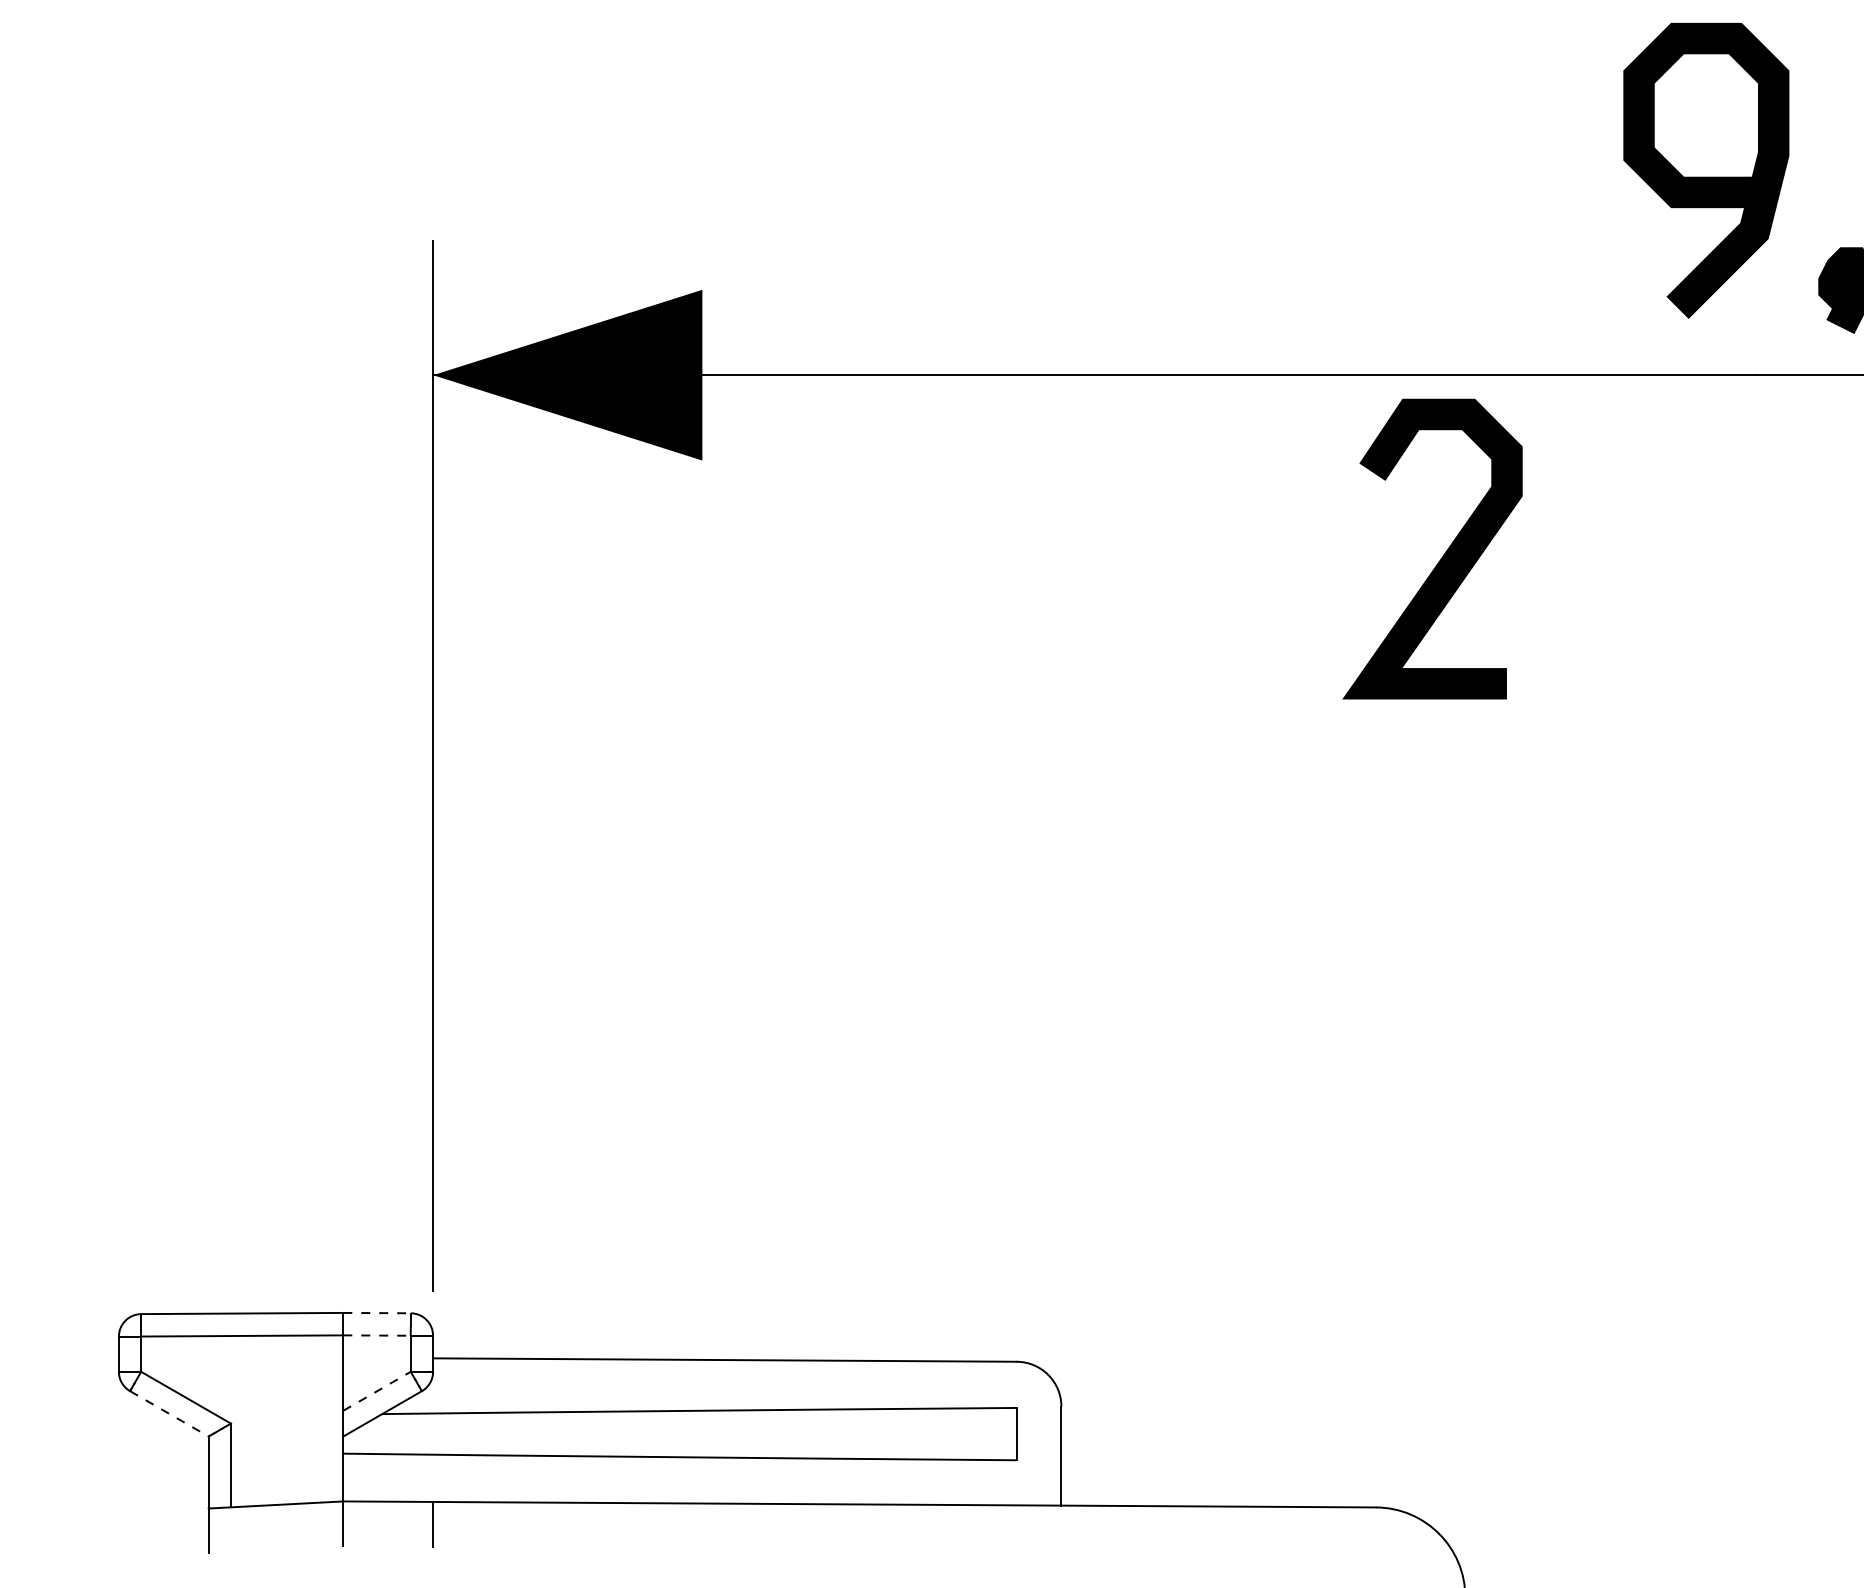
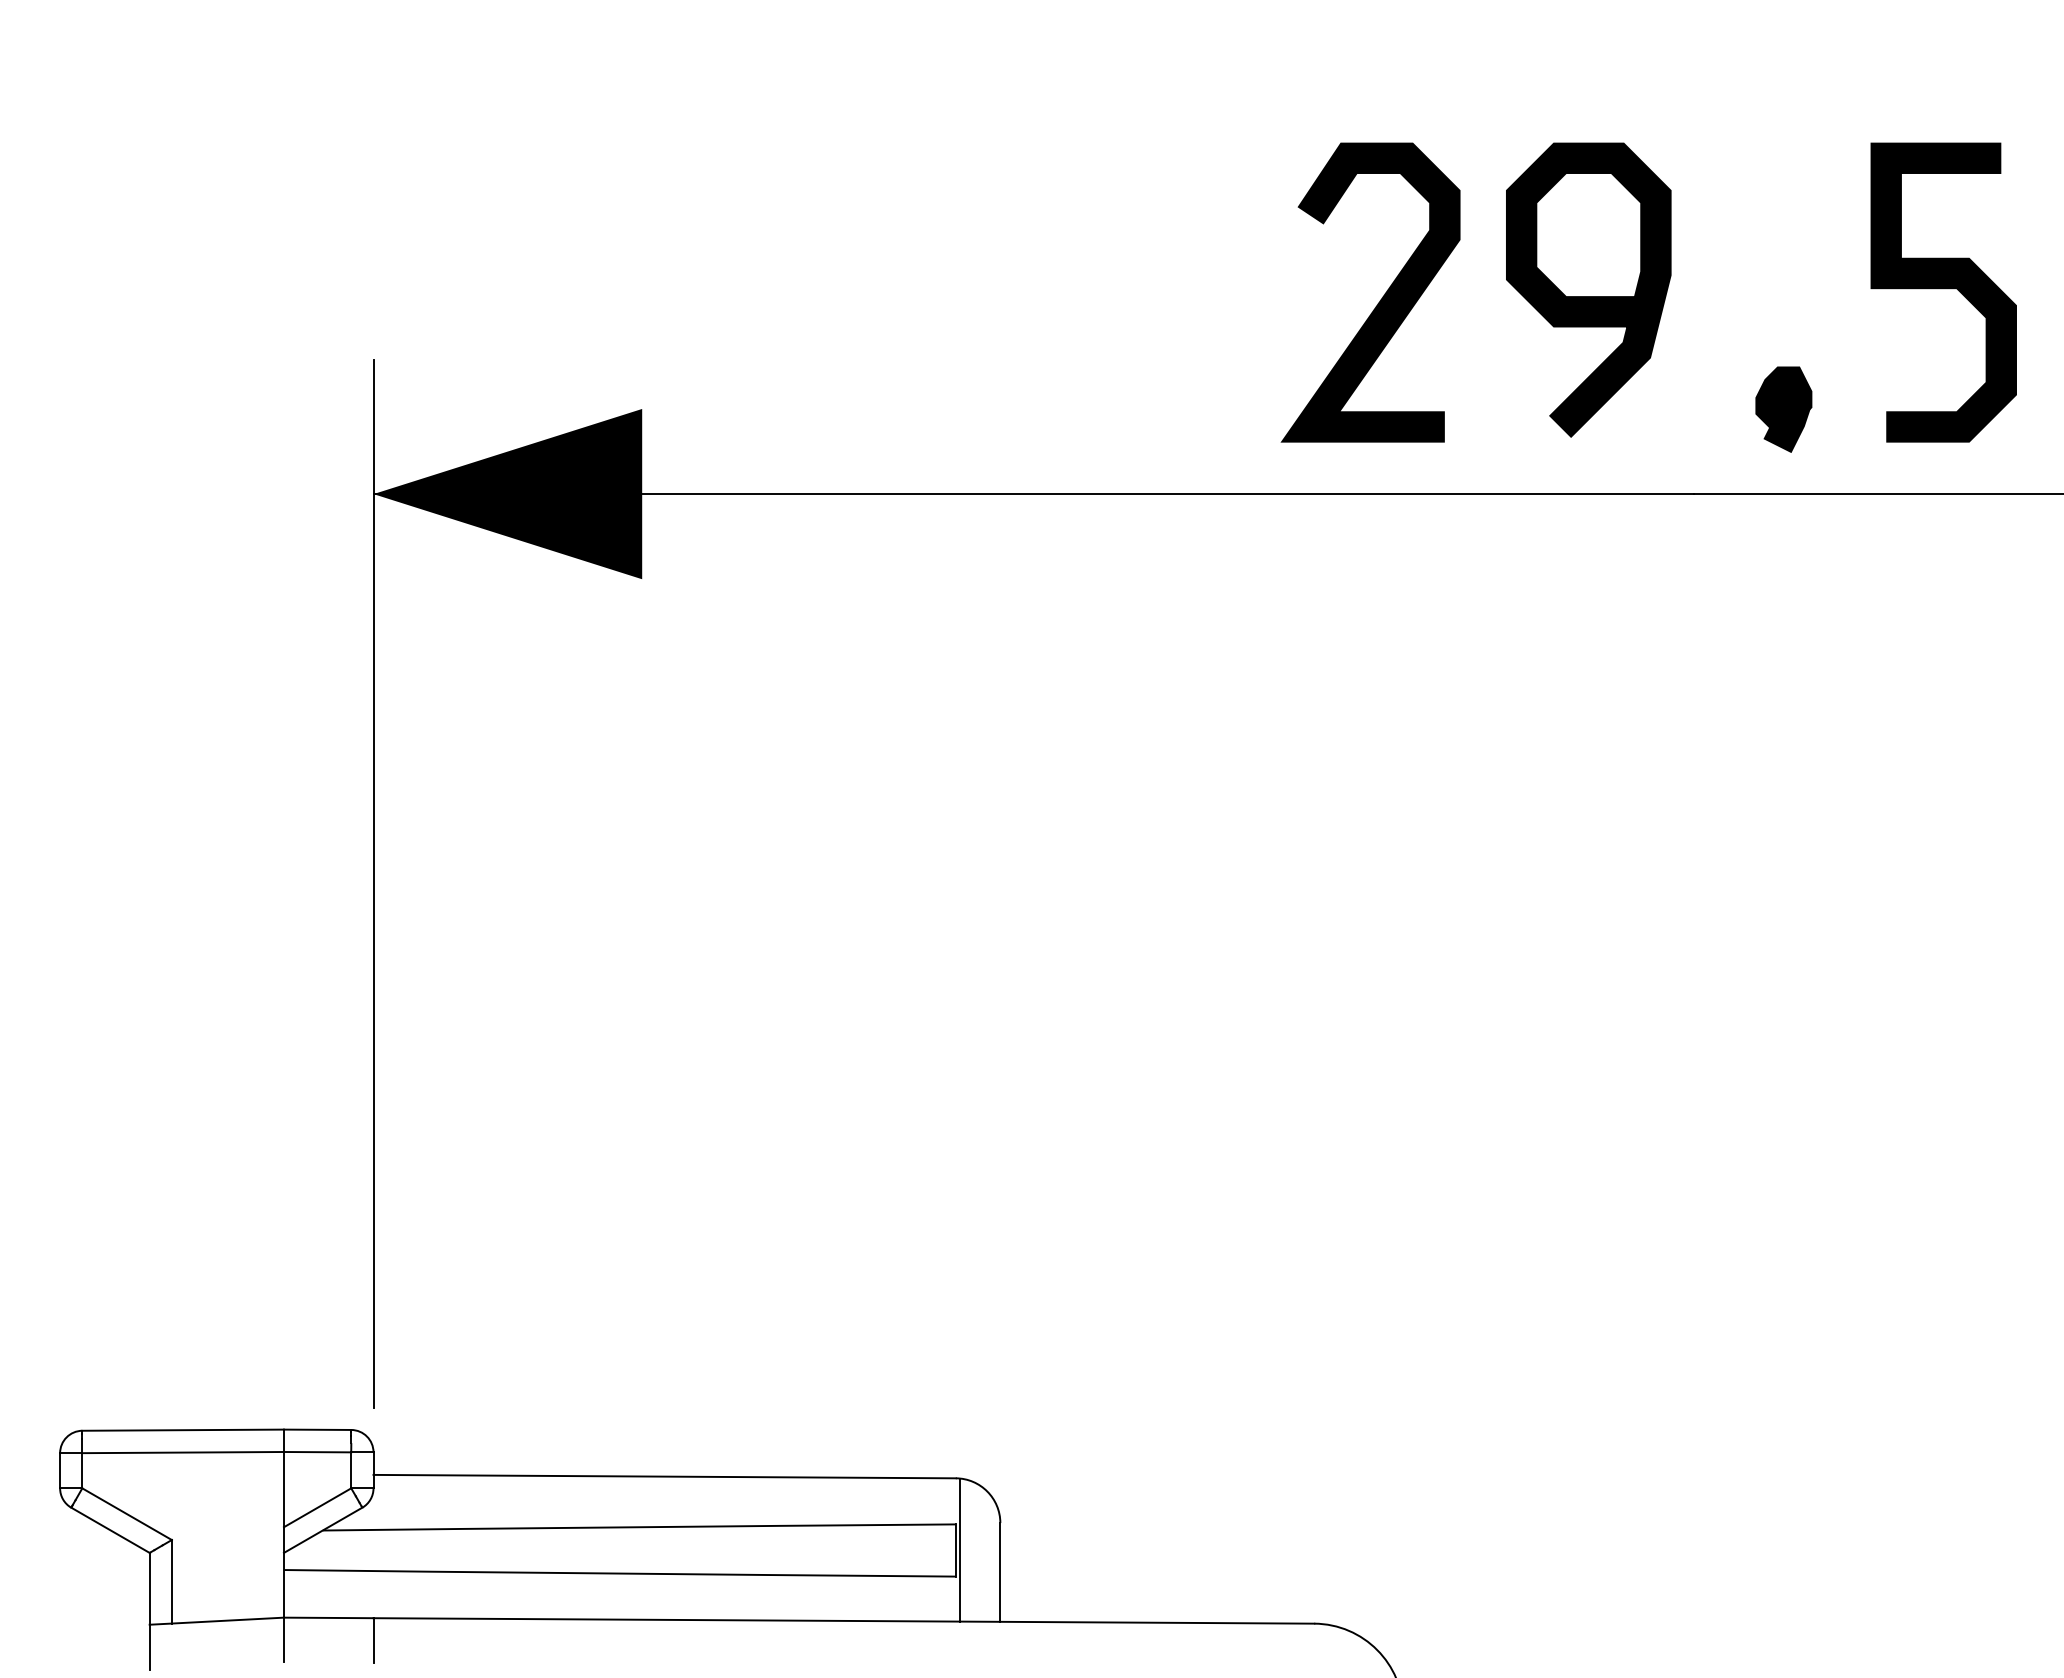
curve: (1706, 177) -> (1588, 296), moved
curve: (1442, 556) -> (1380, 299), moved
line: (376, 1312) -> (317, 1429), dashed -> solid
line: (376, 1335) -> (317, 1452), dashed -> solid
line: (376, 1391) -> (317, 1507), dashed -> solid
line: (169, 1414) -> (110, 1530), dashed -> solid
line: (1020, 1433) -> (959, 1549), added

